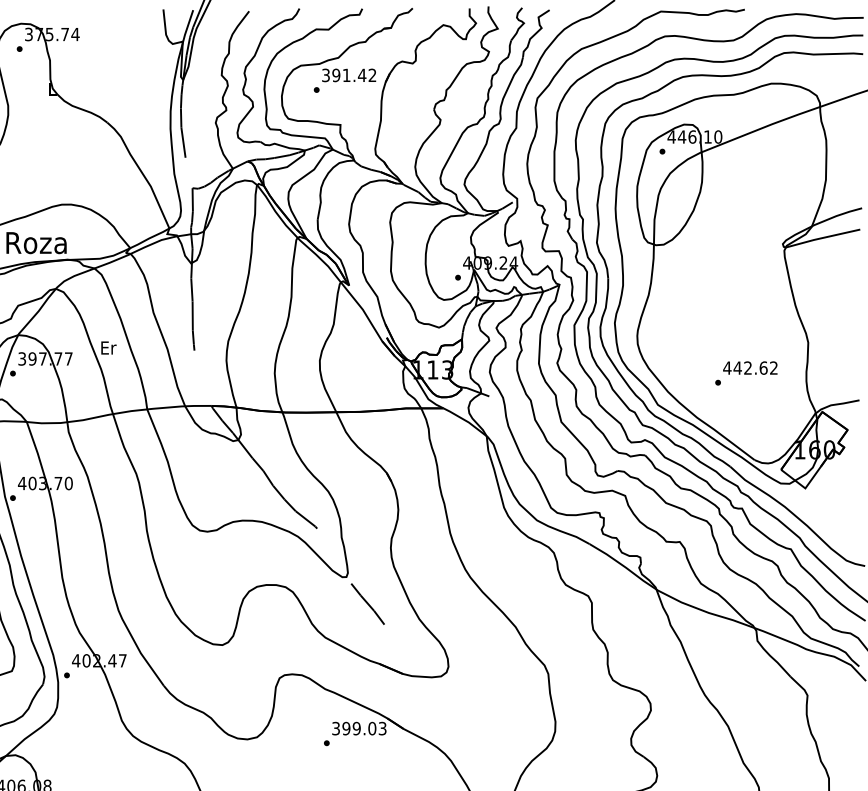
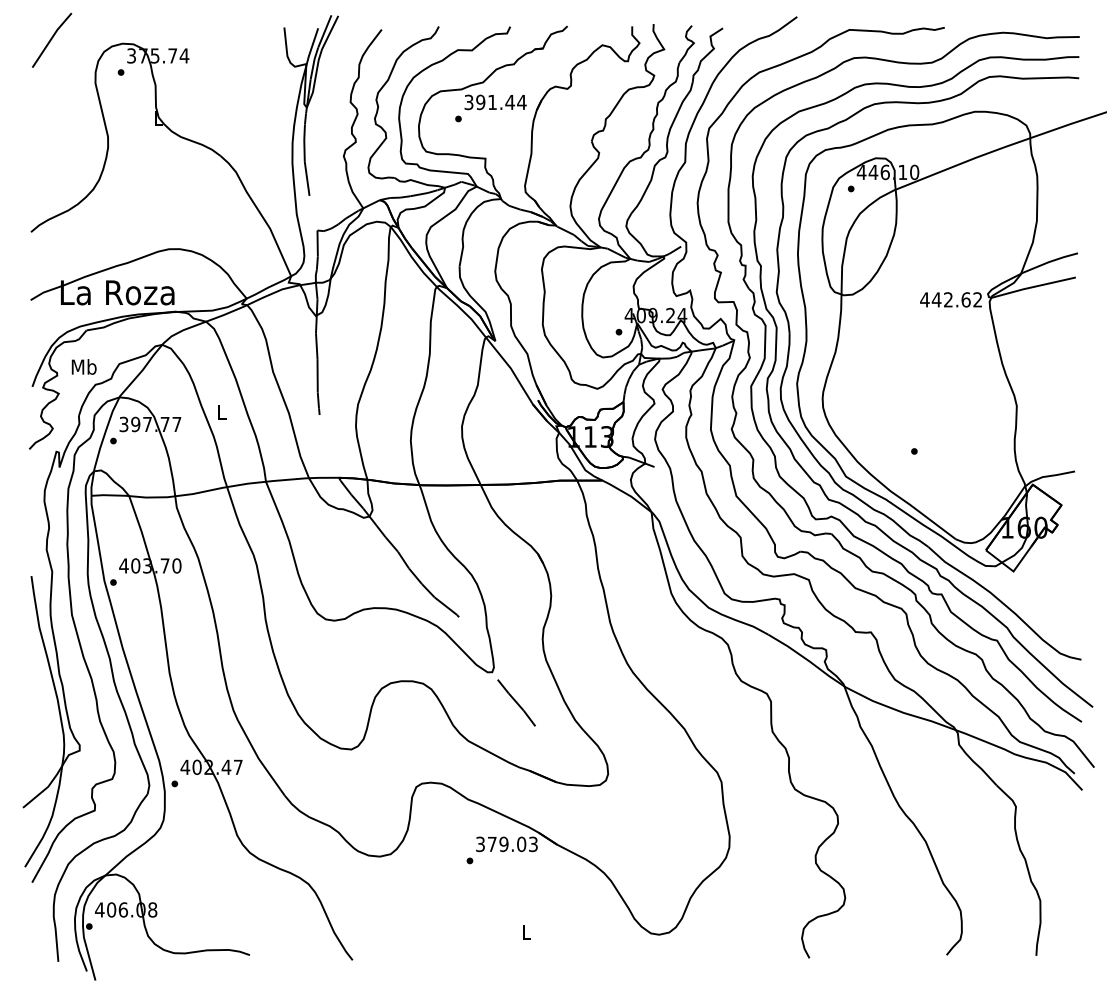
text: (372, 74) -> (521, 101), 391.42 -> 391.44
text: (108, 347) -> (222, 411), Er -> L
text: (749, 367) -> (950, 299), moved
text: (345, 728) -> (491, 844), 399.03 -> 379.03

